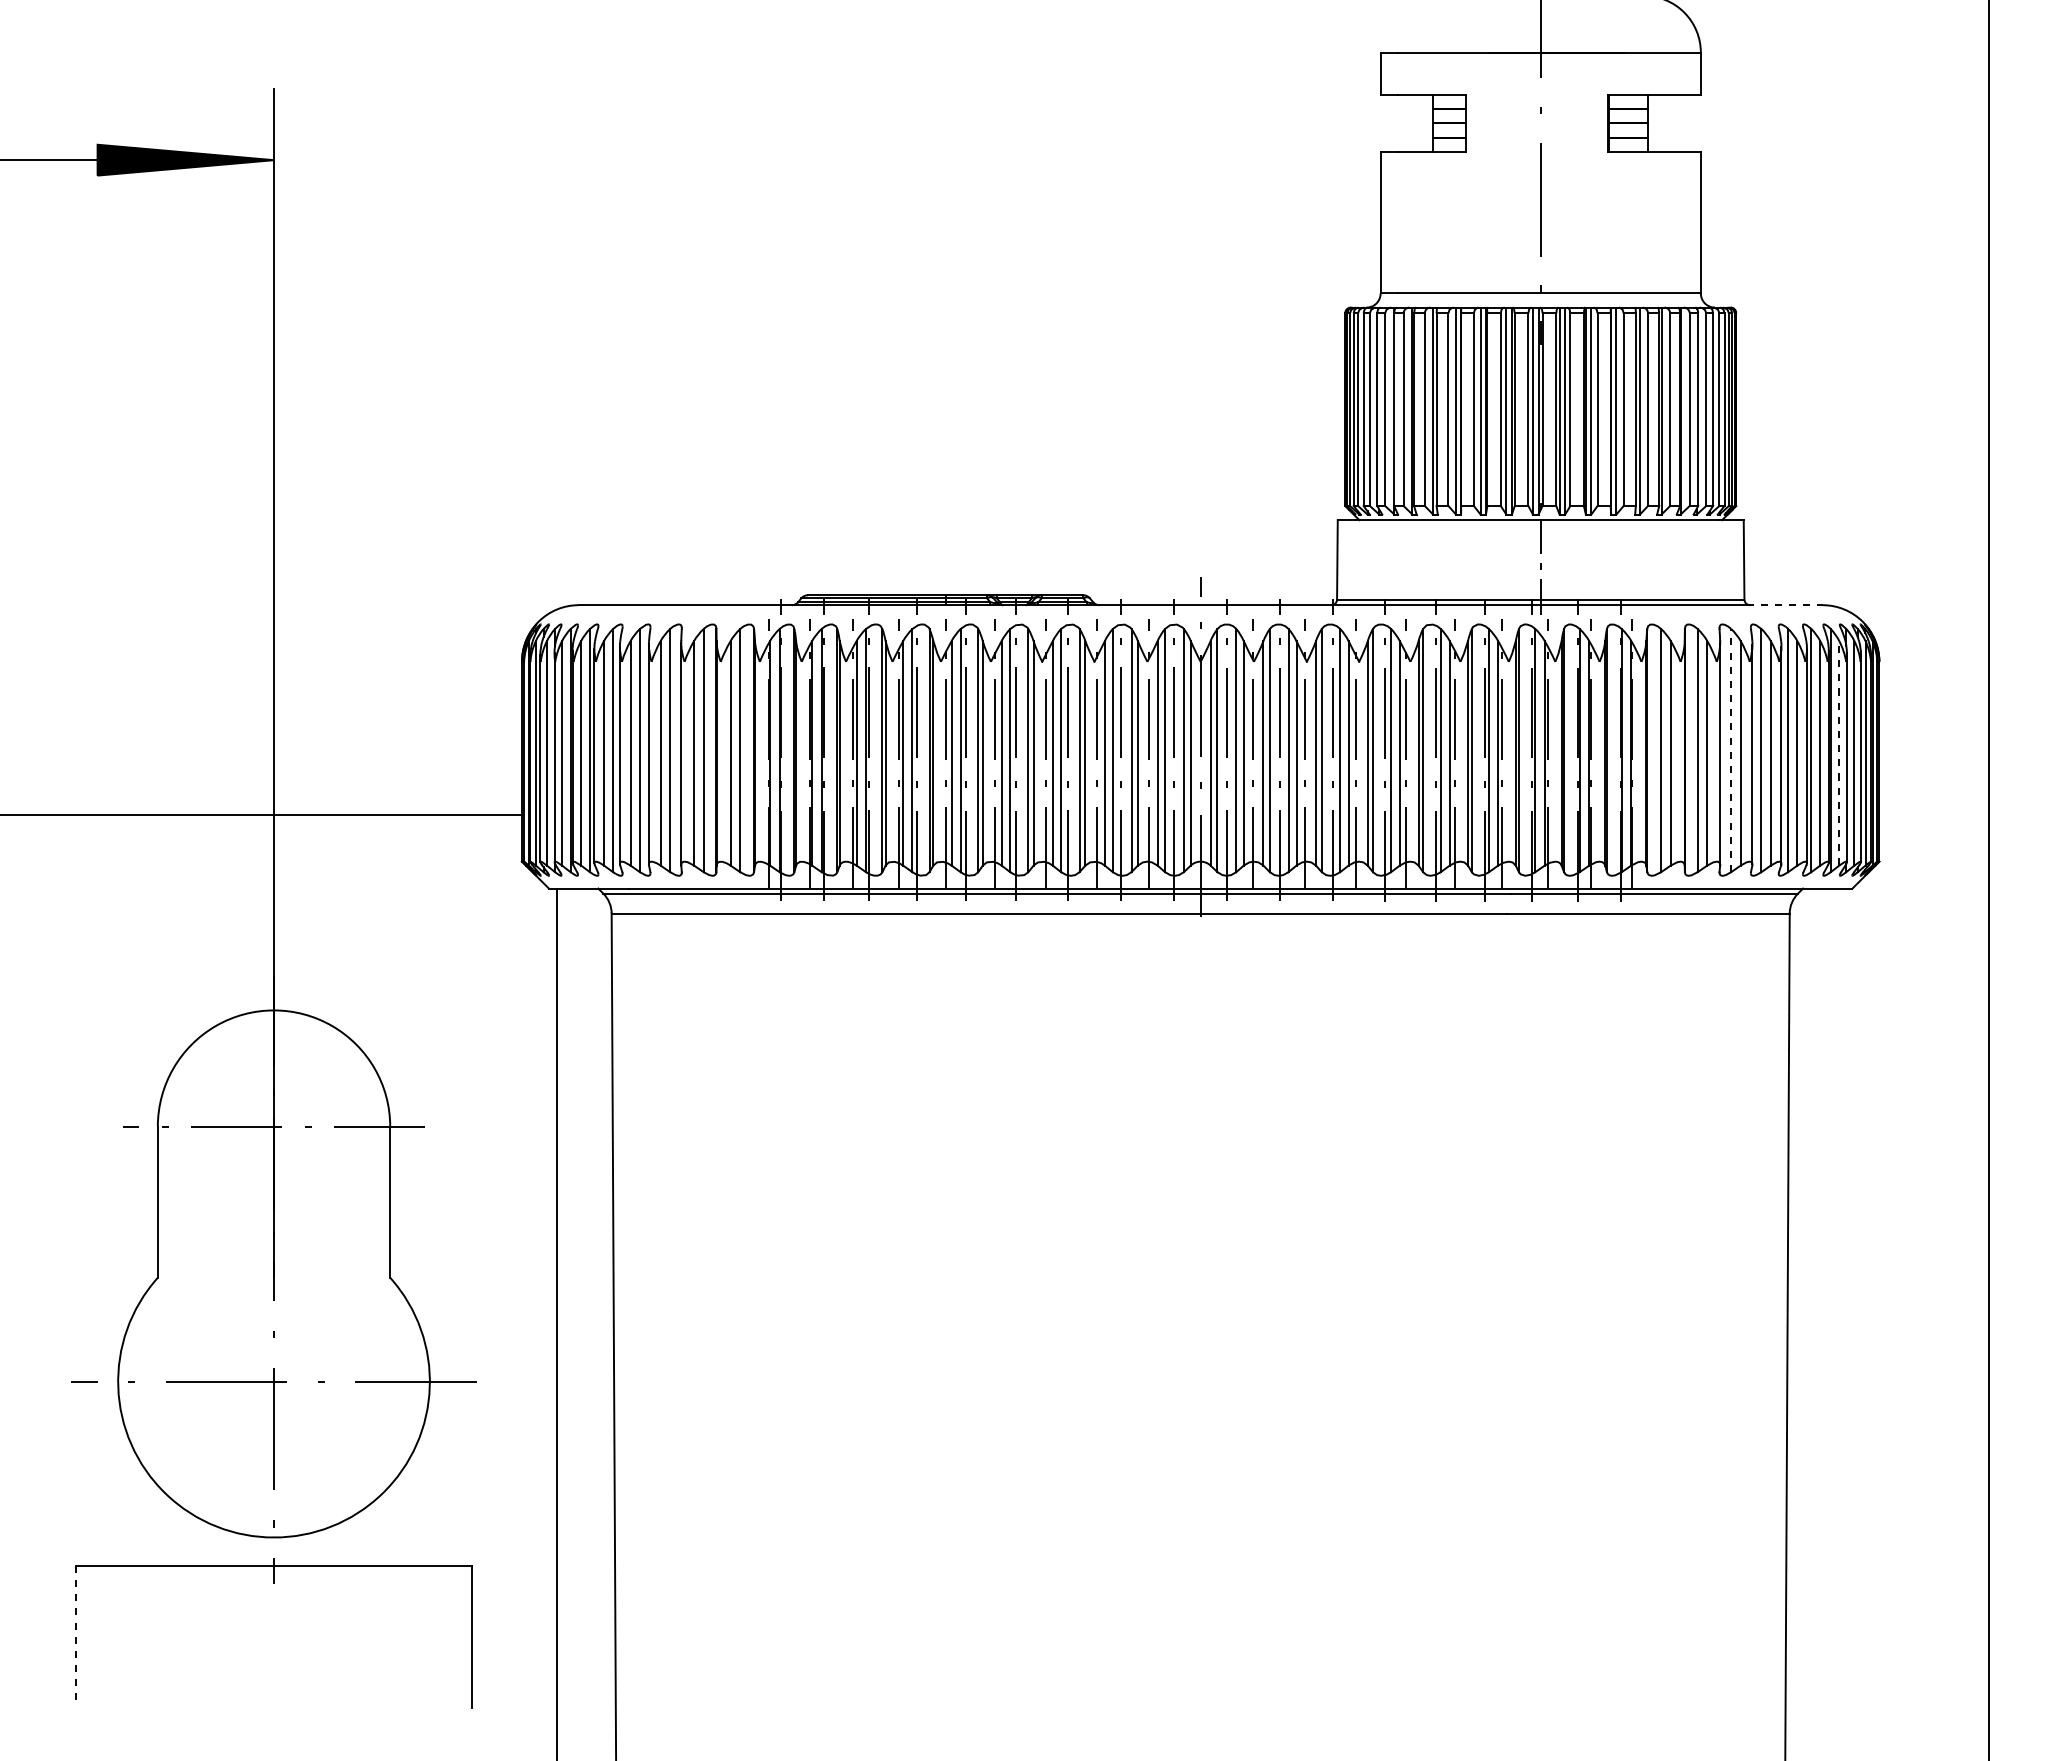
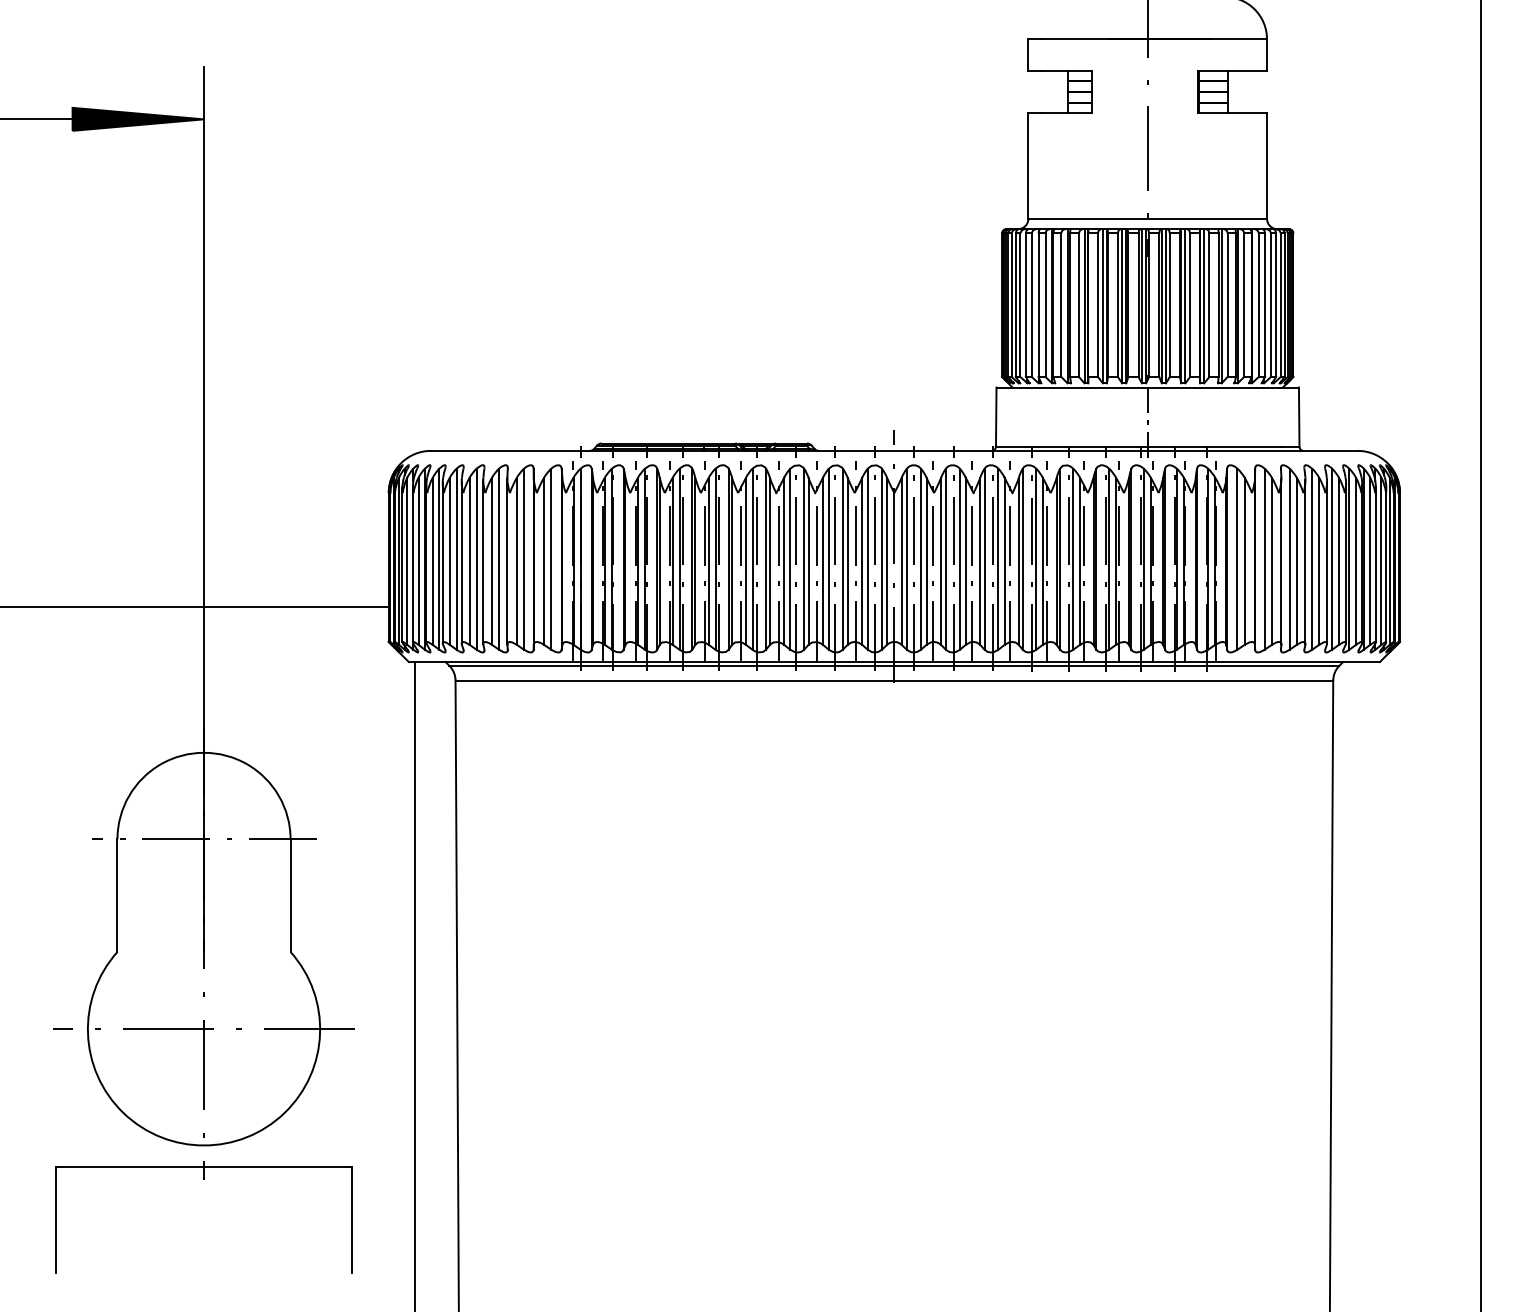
line: (1785, 605) -> (1330, 451), dashed -> solid
line: (1731, 750) -> (1289, 559), dashed -> solid
line: (1839, 752) -> (1370, 560), dashed -> solid
line: (75, 1637) -> (56, 1219), dashed -> solid

